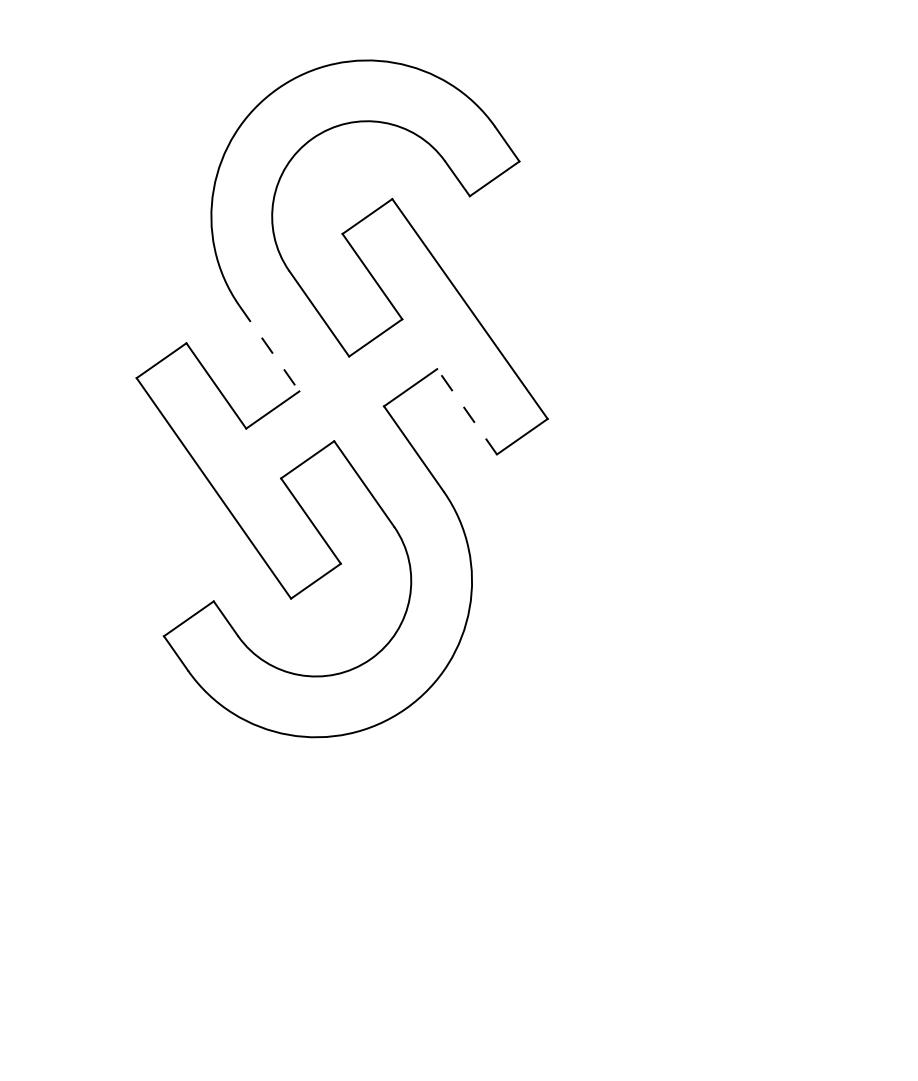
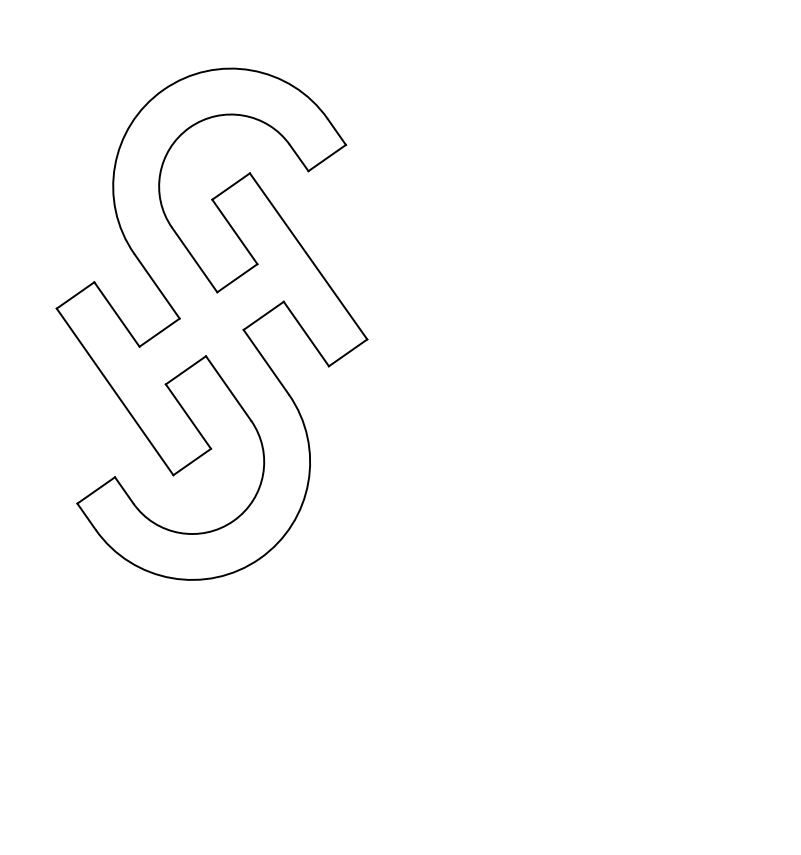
line: (270, 348) -> (157, 286), dashed -> solid
line: (467, 411) -> (306, 333), dashed -> solid

